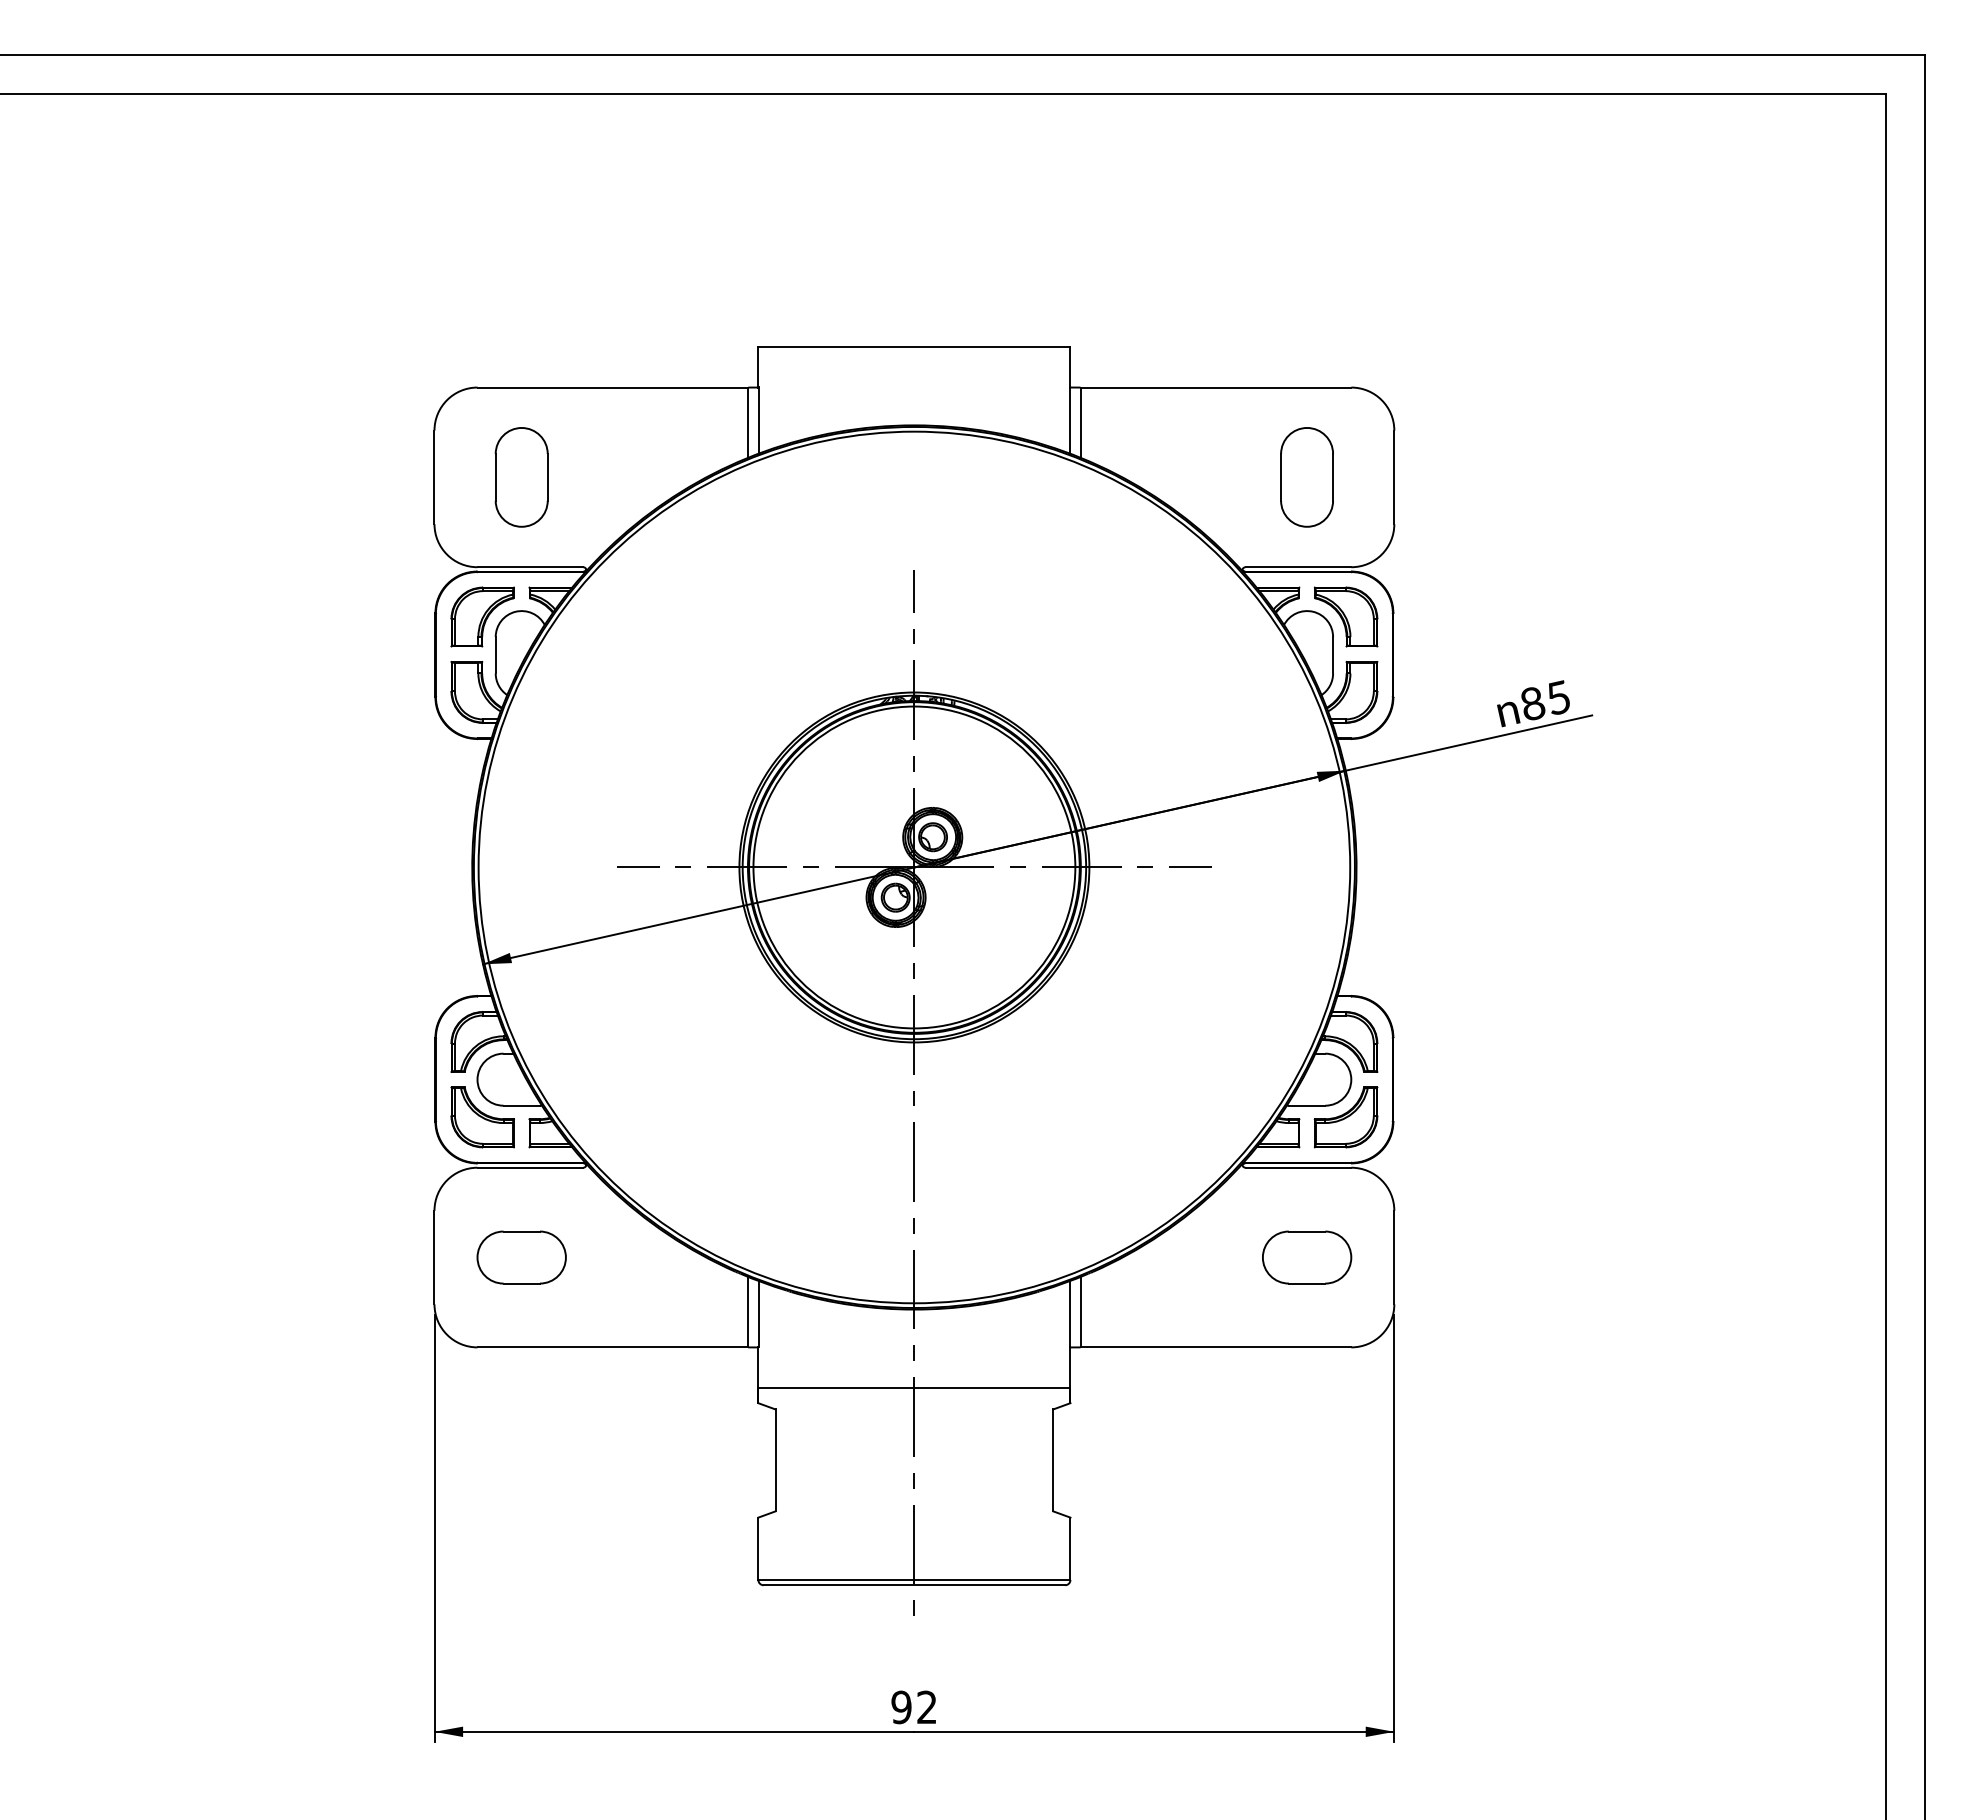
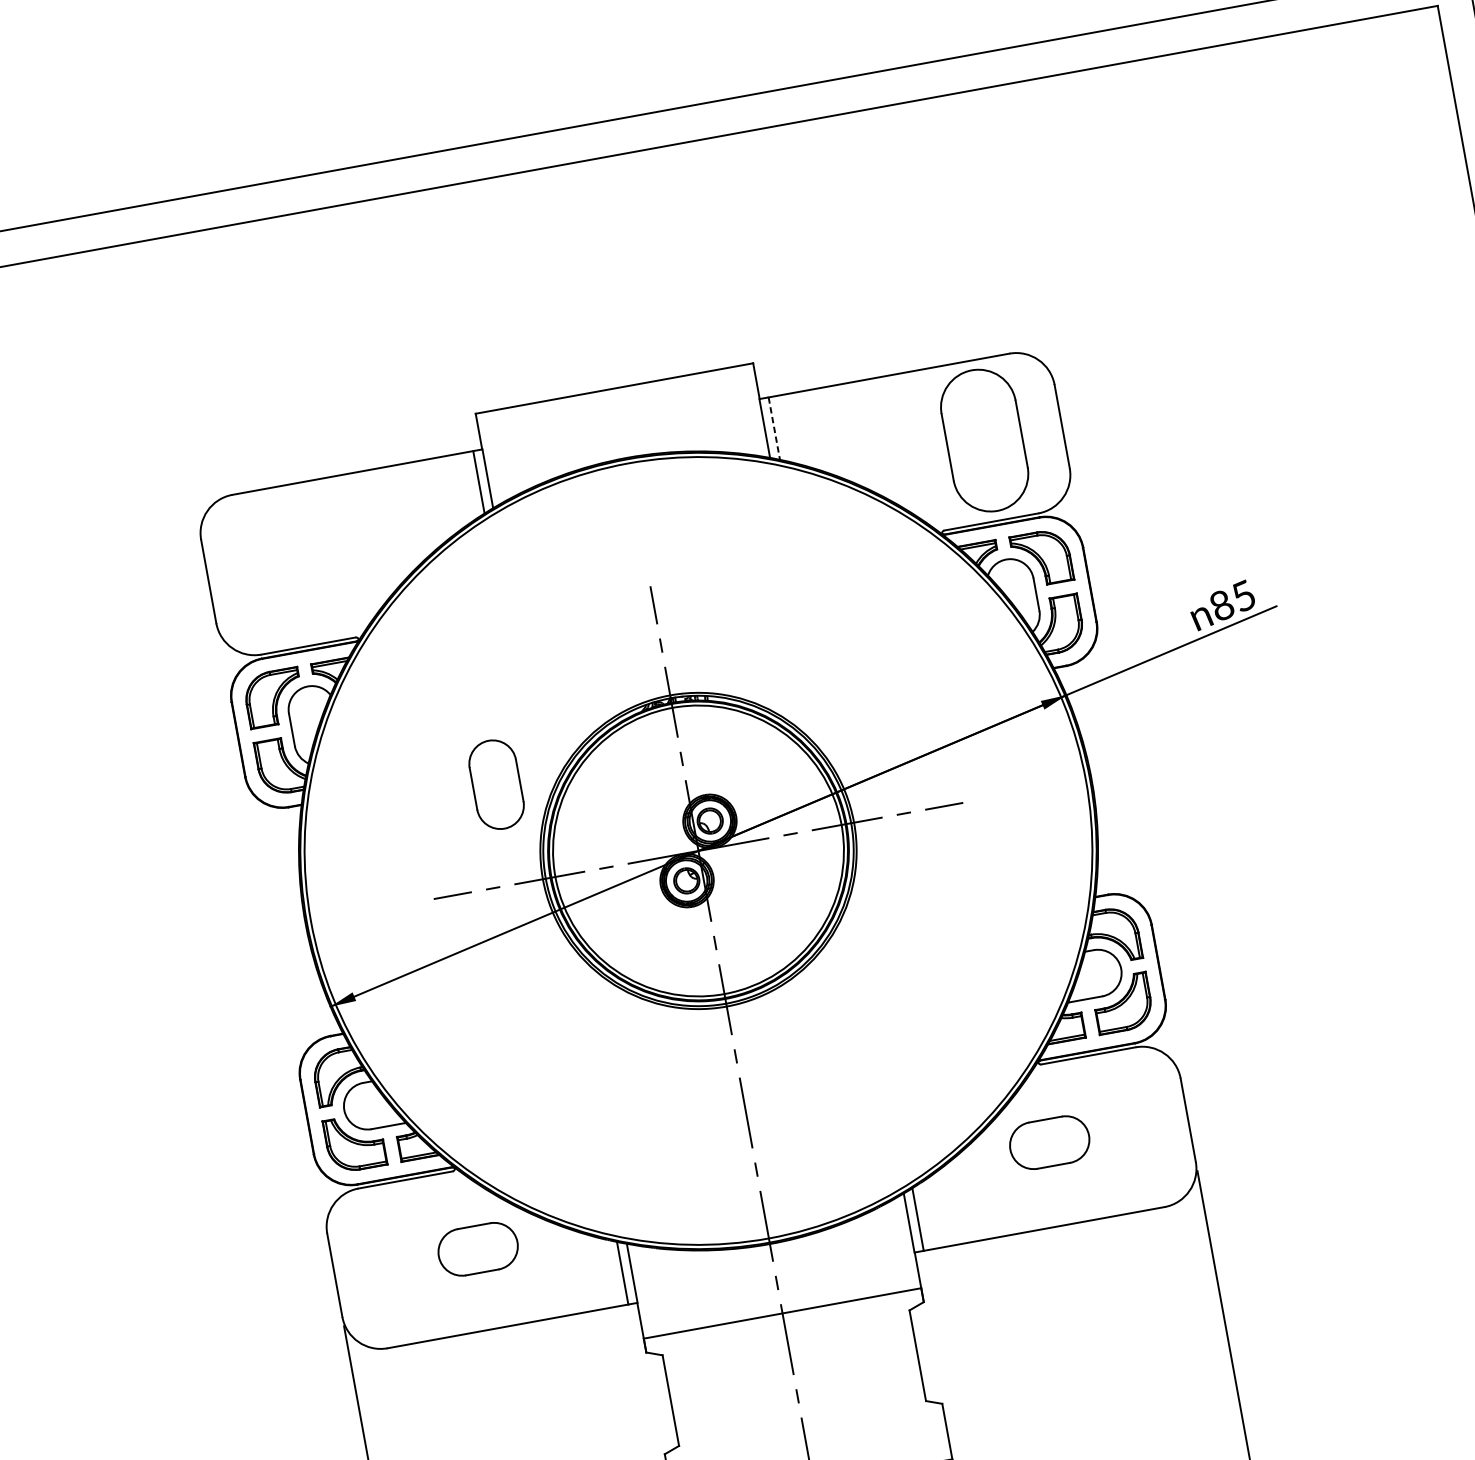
line: (1080, 423) -> (774, 429), solid -> dashed
part: (521, 477) -> (496, 784), moved
part: (1306, 477) -> (984, 440), size x1.6
part: (521, 1257) -> (477, 1249), moved
part: (1307, 1257) -> (1050, 1142), moved

